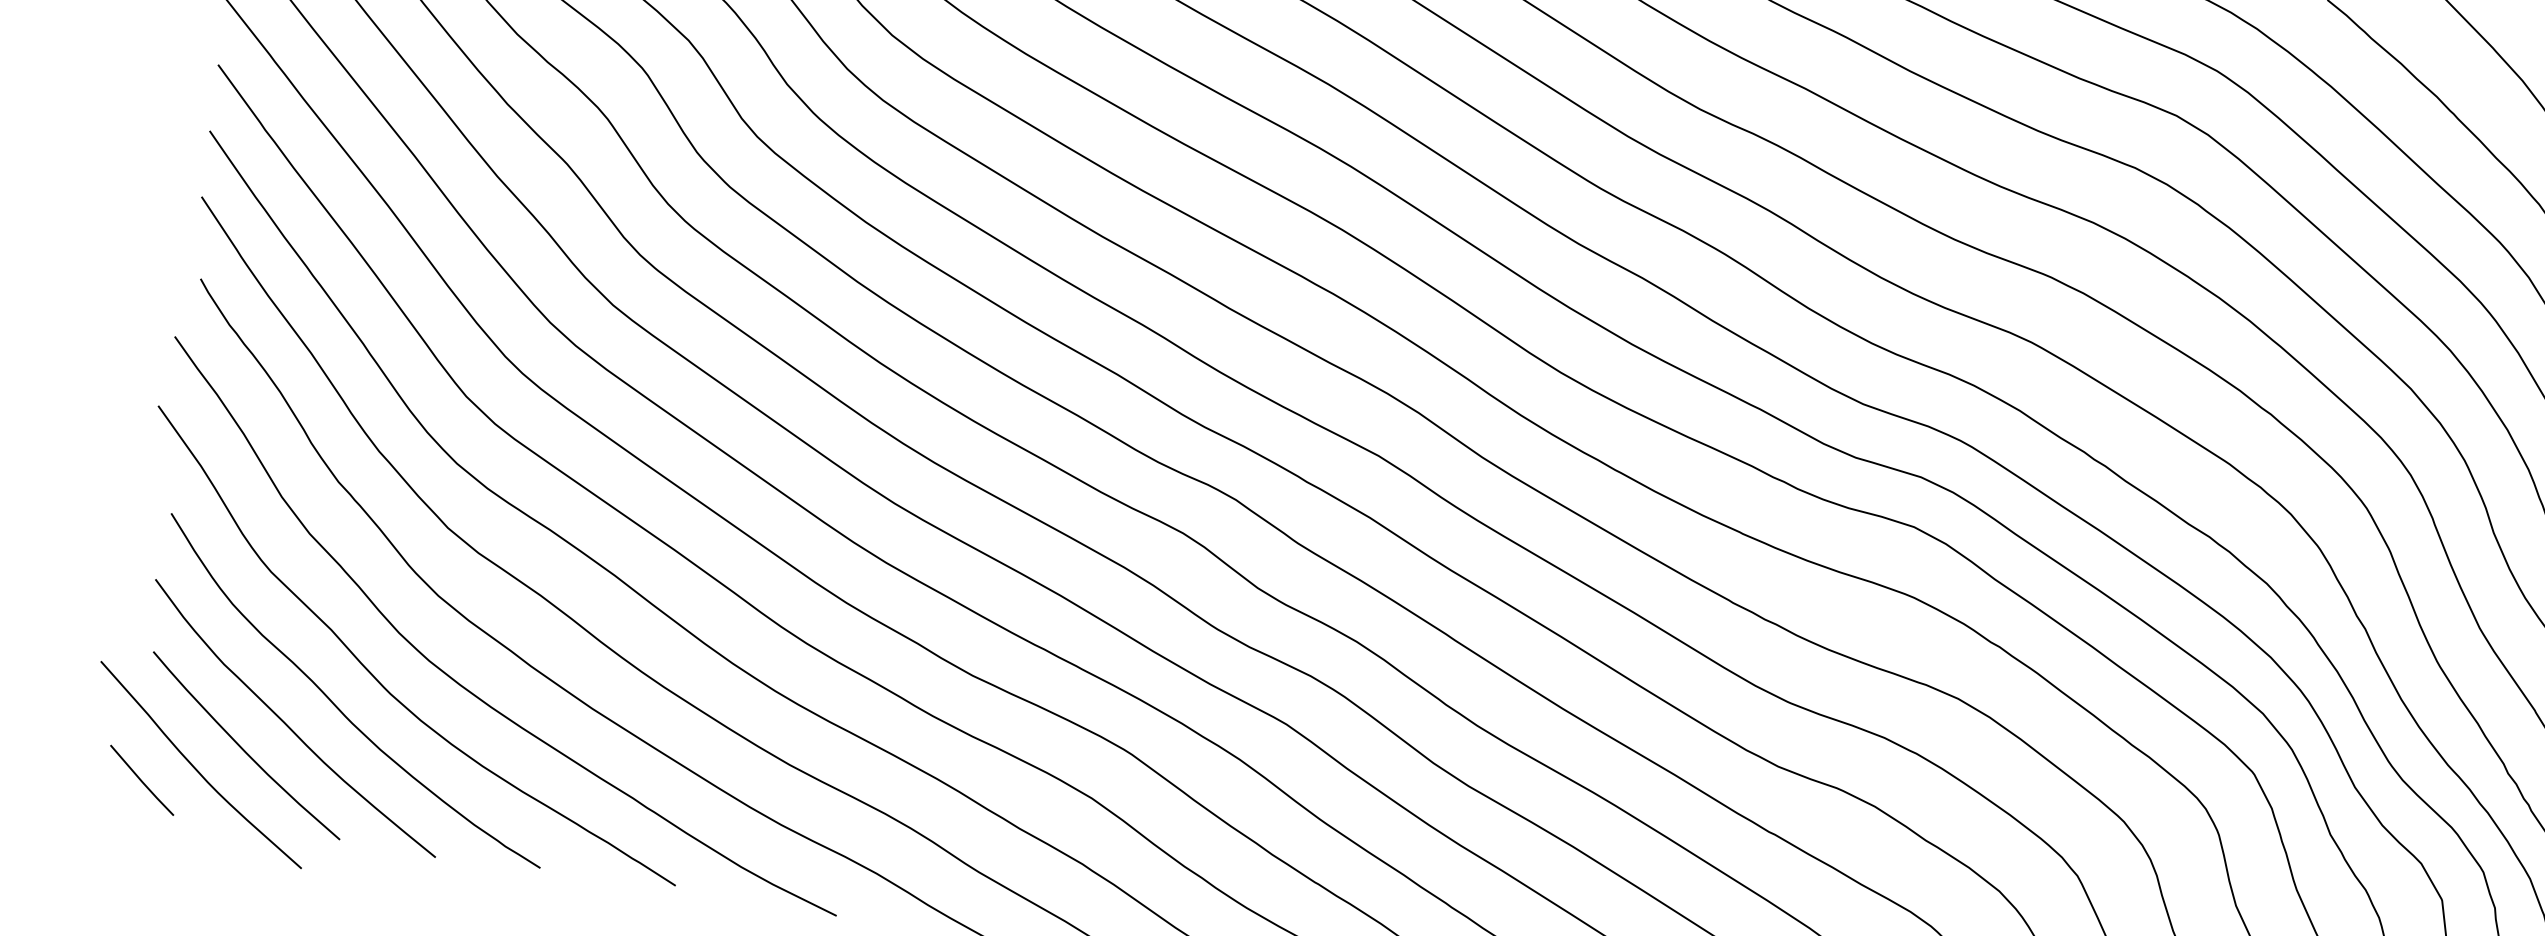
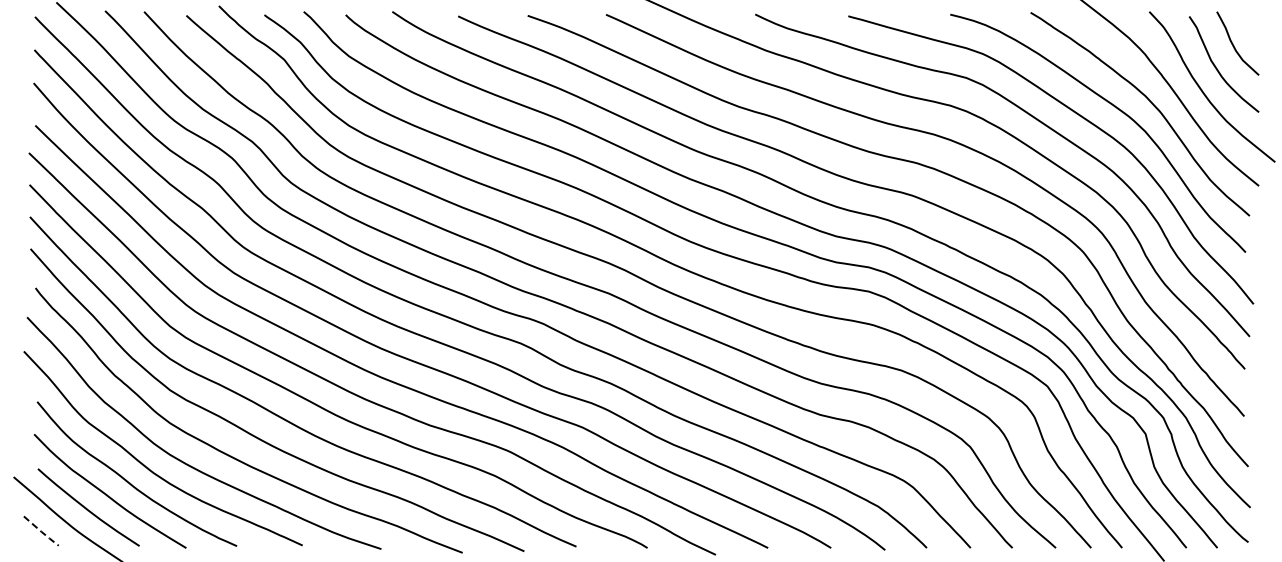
line: (142, 781) -> (41, 531), solid -> dashed

